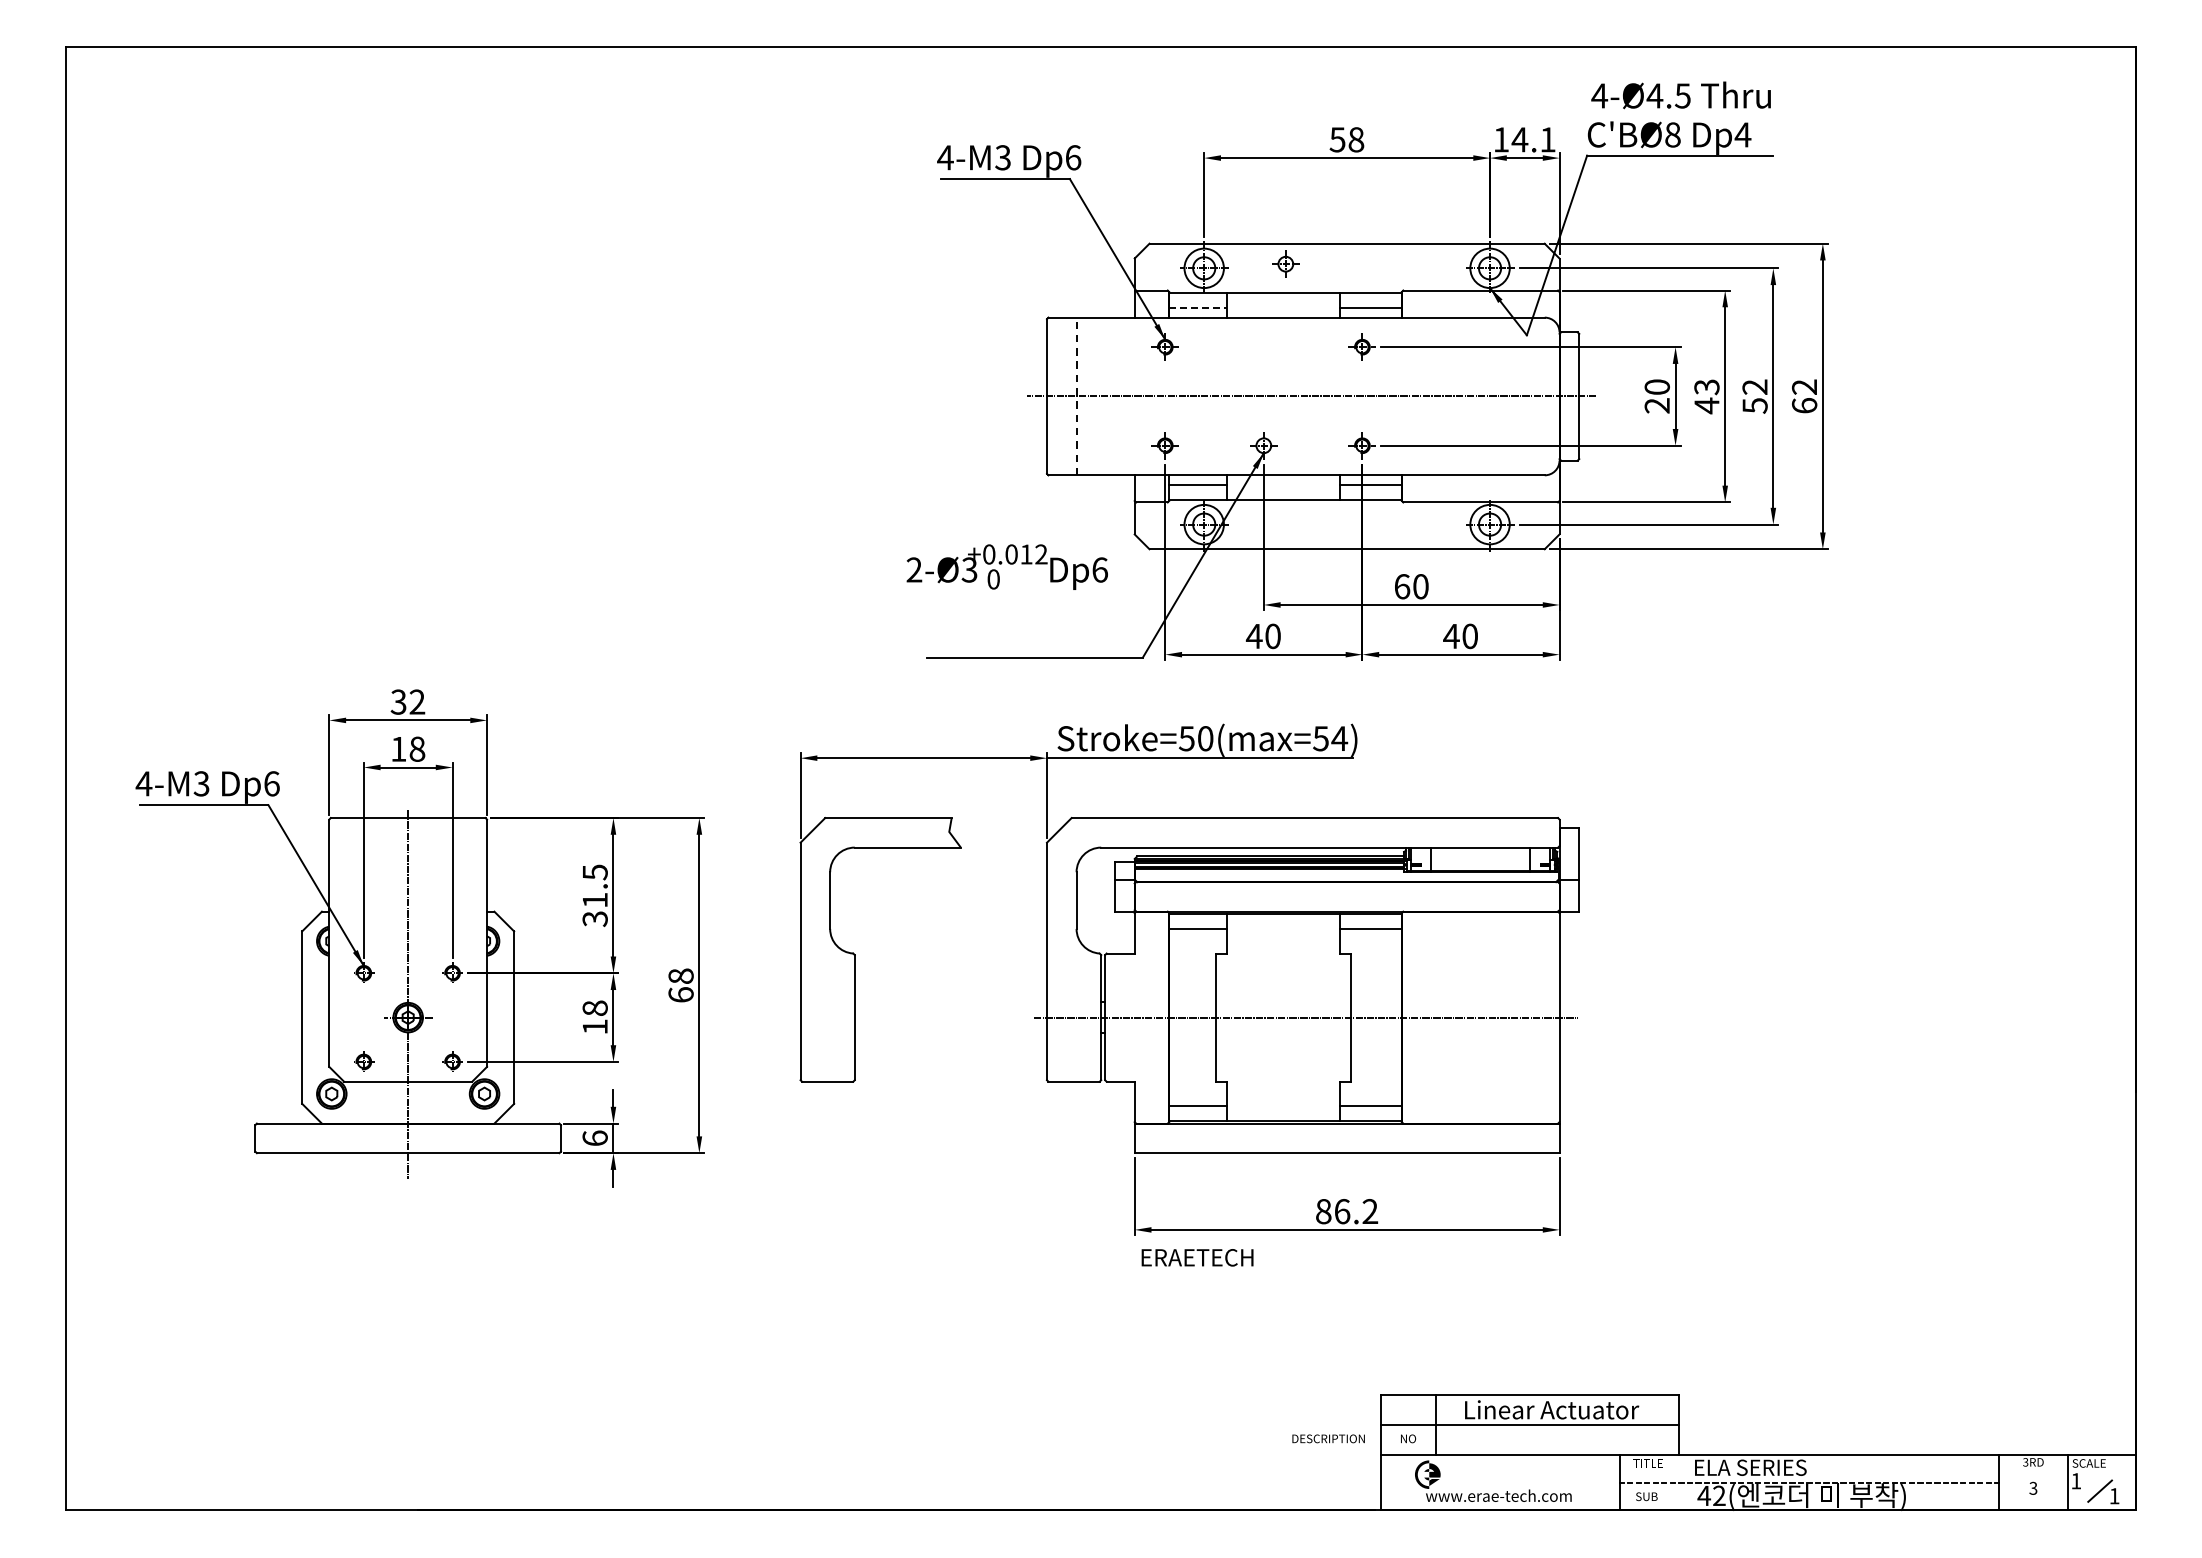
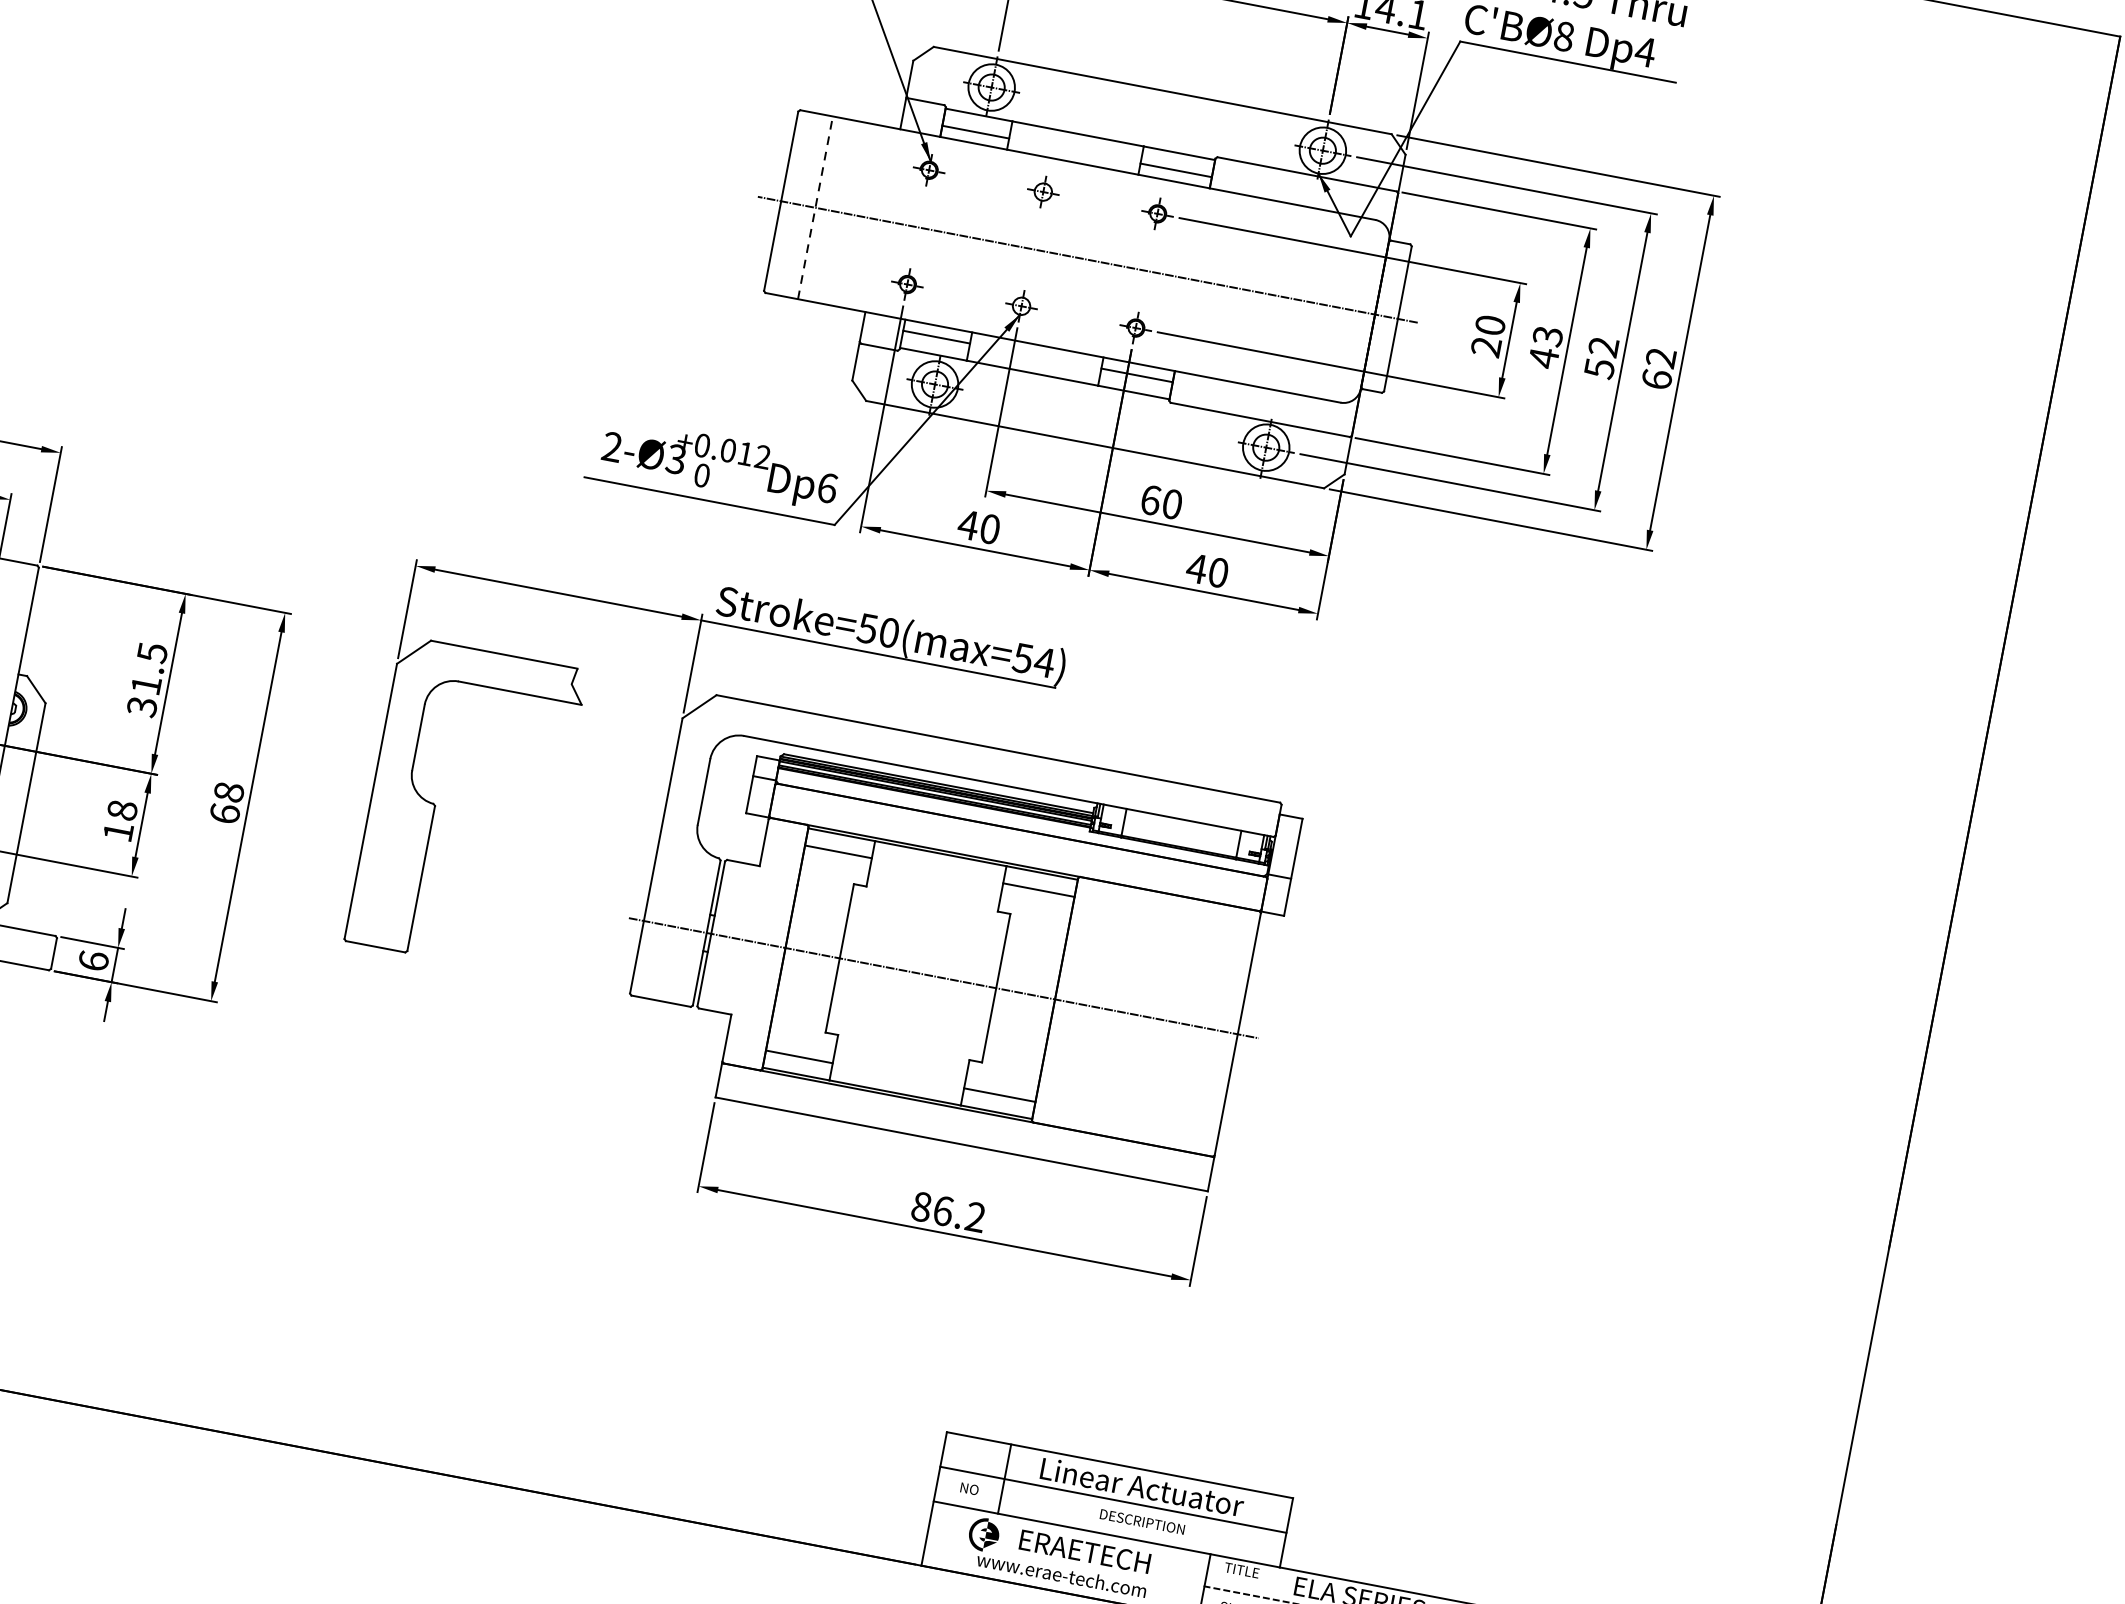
part: (1285, 263) -> (1043, 191), moved
line: (1198, 308) -> (976, 132), dashed -> solid
text: (1006, 566) -> (719, 463), moved
text: (1197, 1257) -> (1085, 1551), moved
text: (1328, 1438) -> (1142, 1521), moved

